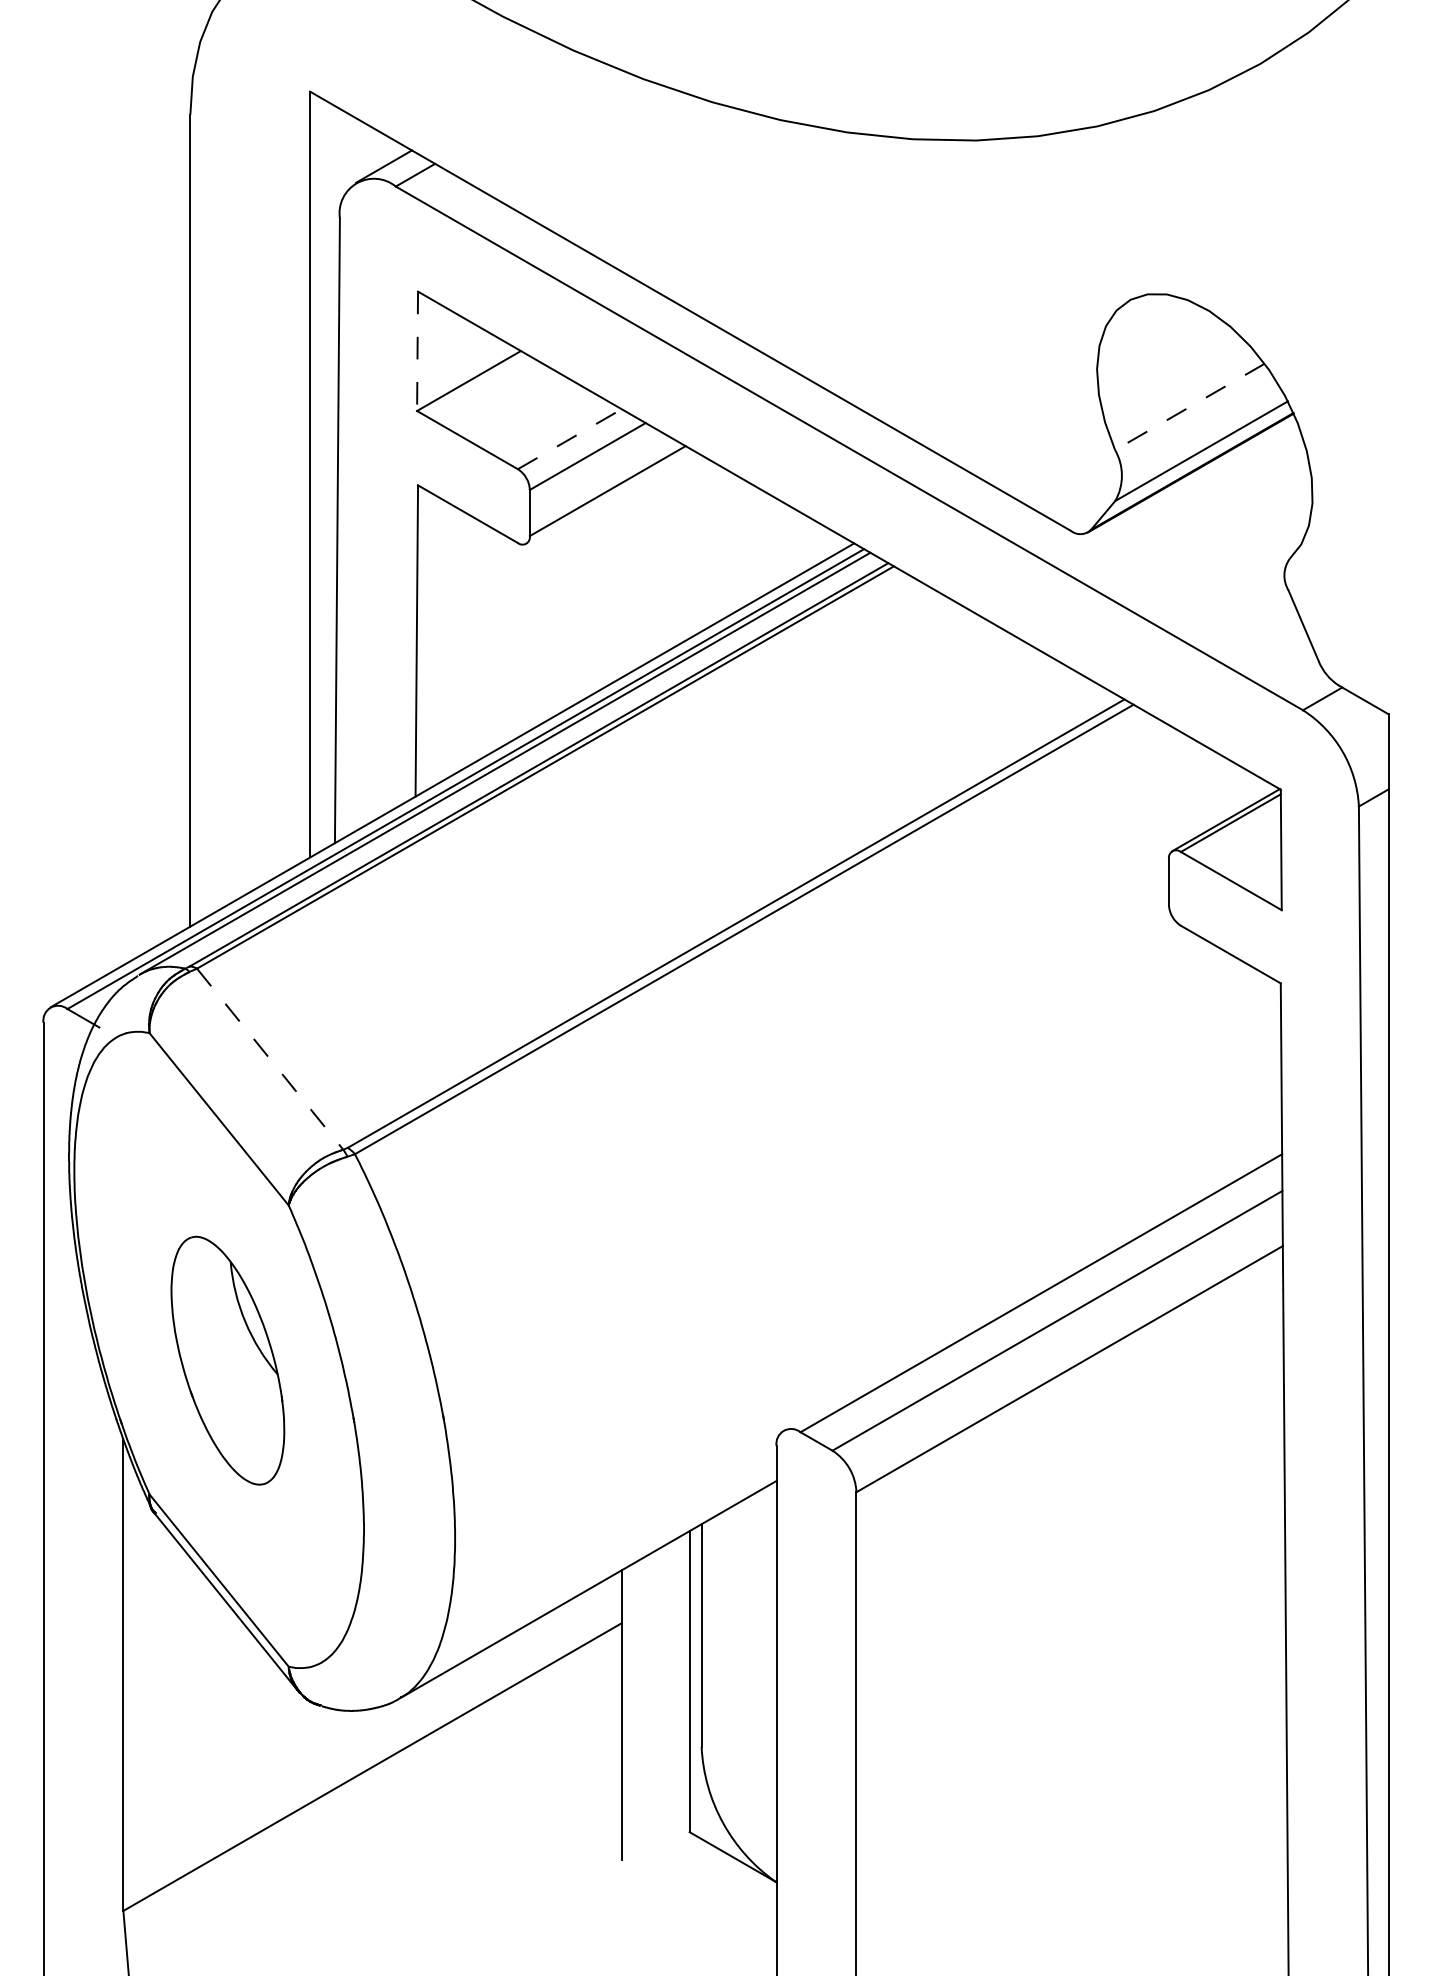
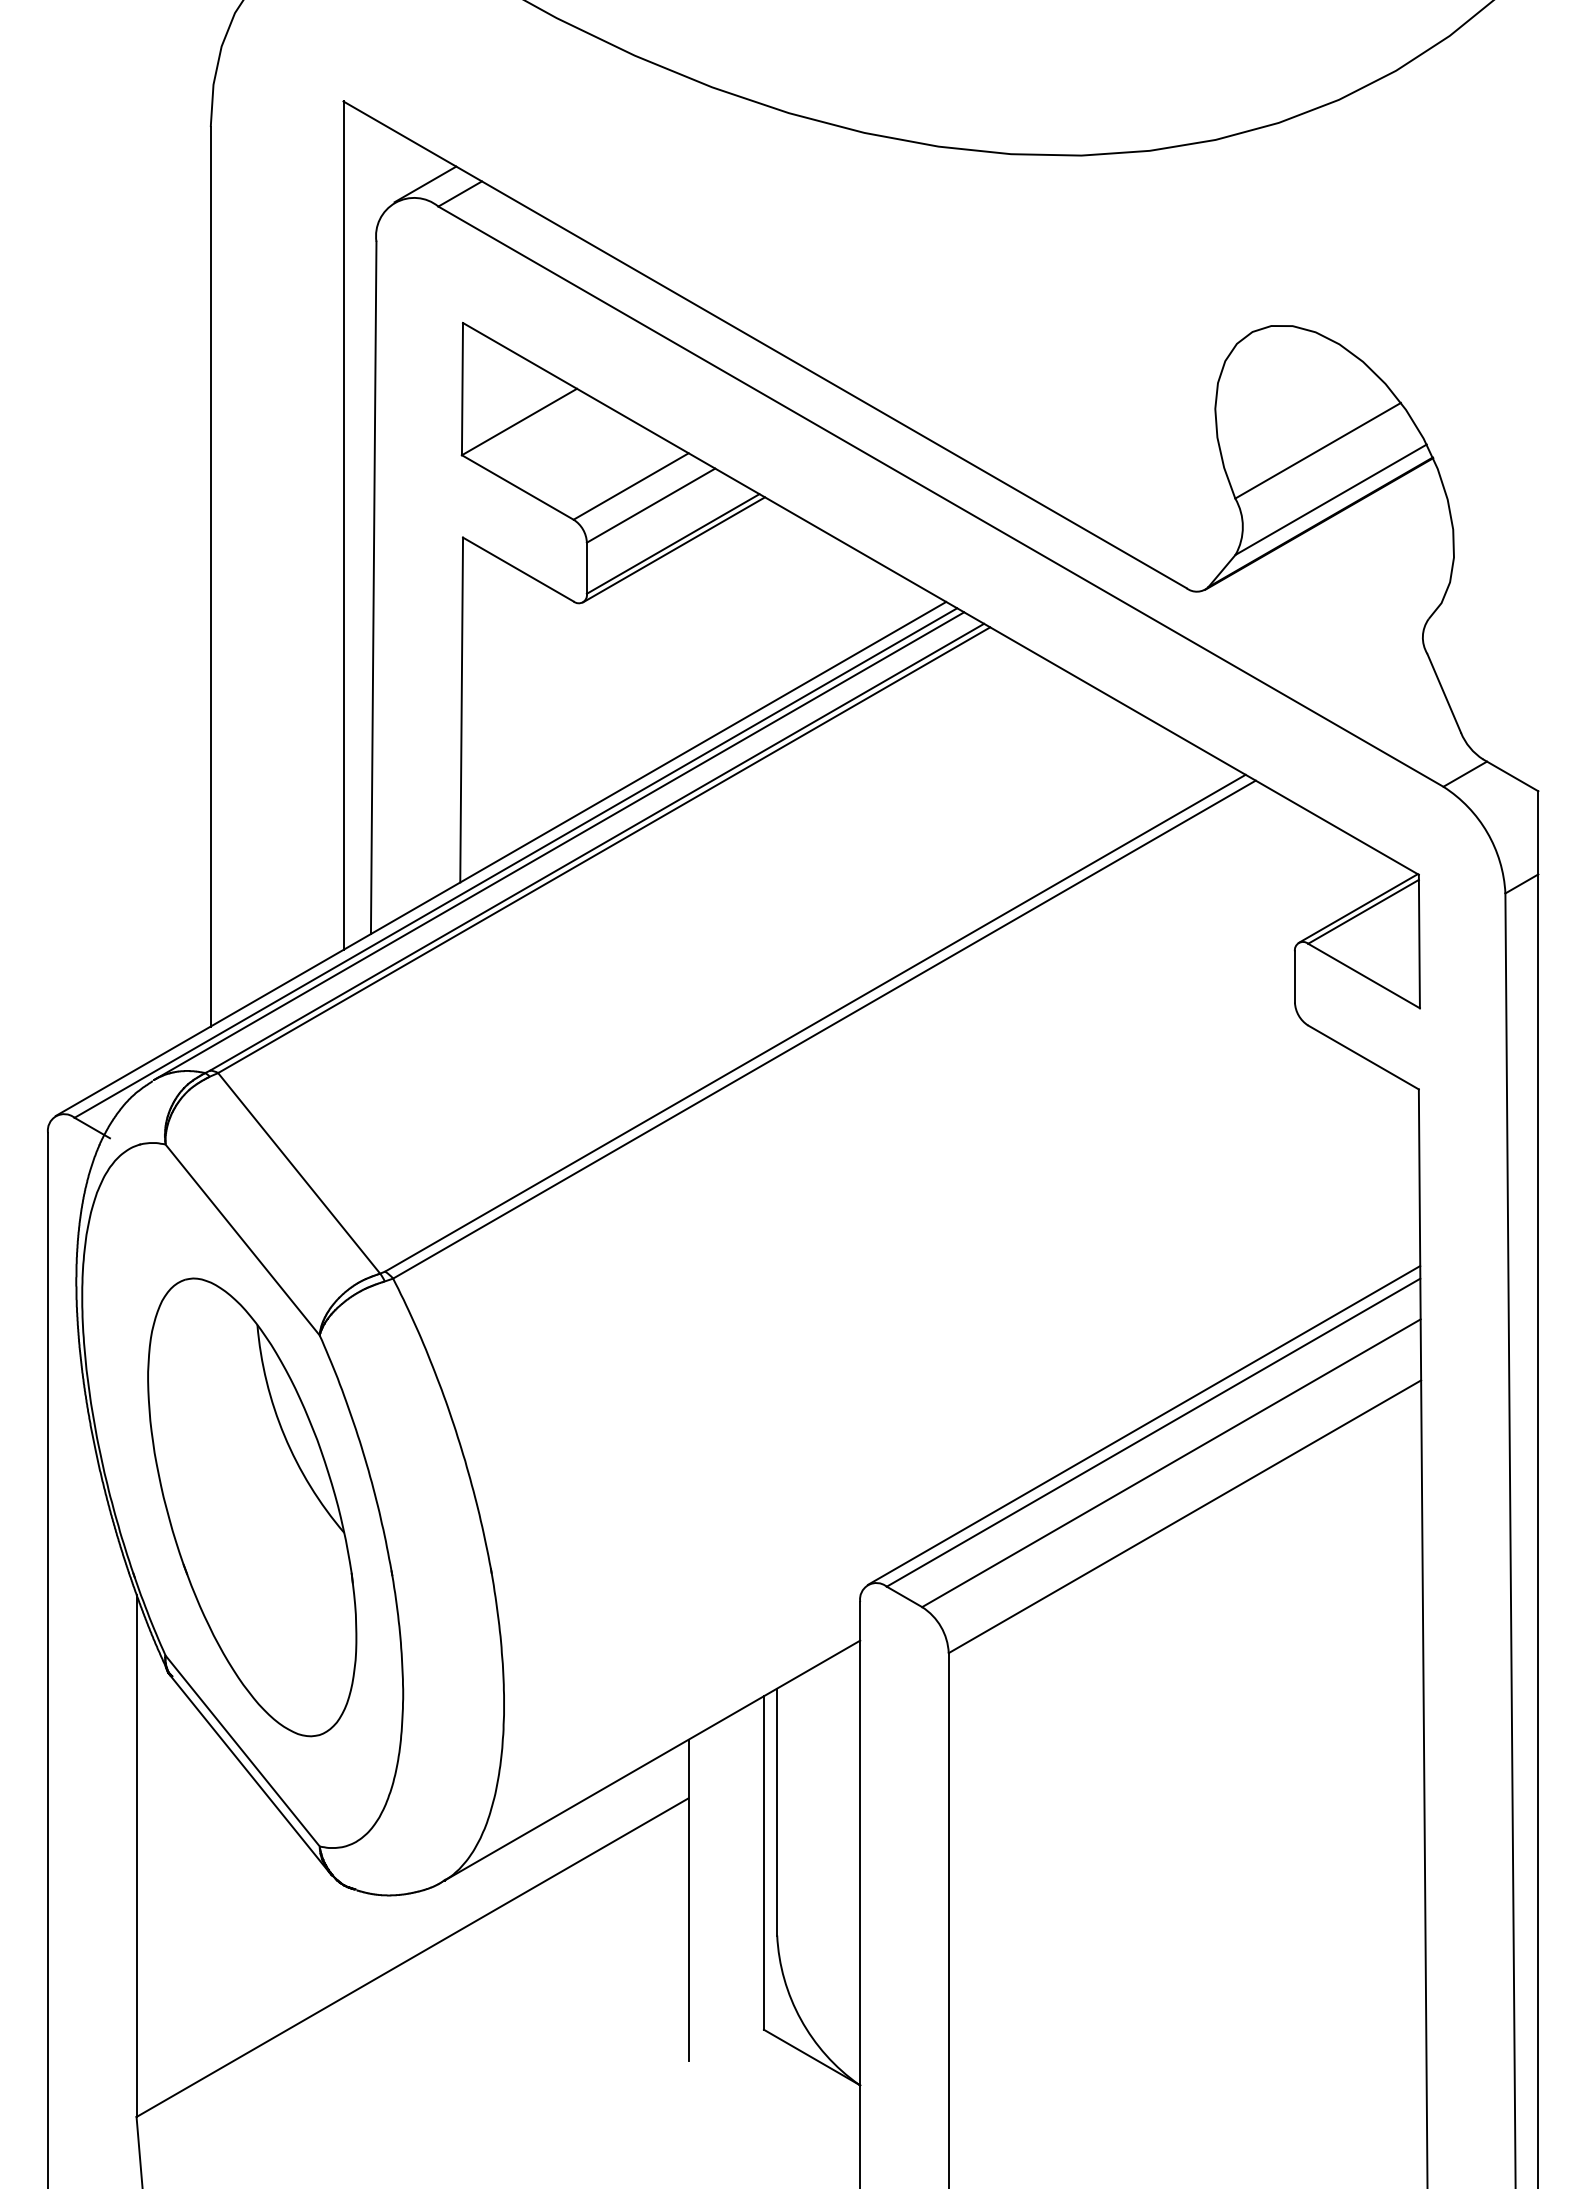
line: (417, 351) -> (462, 389), dashed -> solid
line: (1190, 406) -> (1318, 450), dashed -> solid
line: (570, 439) -> (631, 486), dashed -> solid
line: (608, 496) -> (674, 549), added
line: (270, 1059) -> (299, 1173), dashed -> solid
line: (1033, 1286) -> (1144, 1425), added
part: (228, 1360) -> (252, 1507), size x1.67

